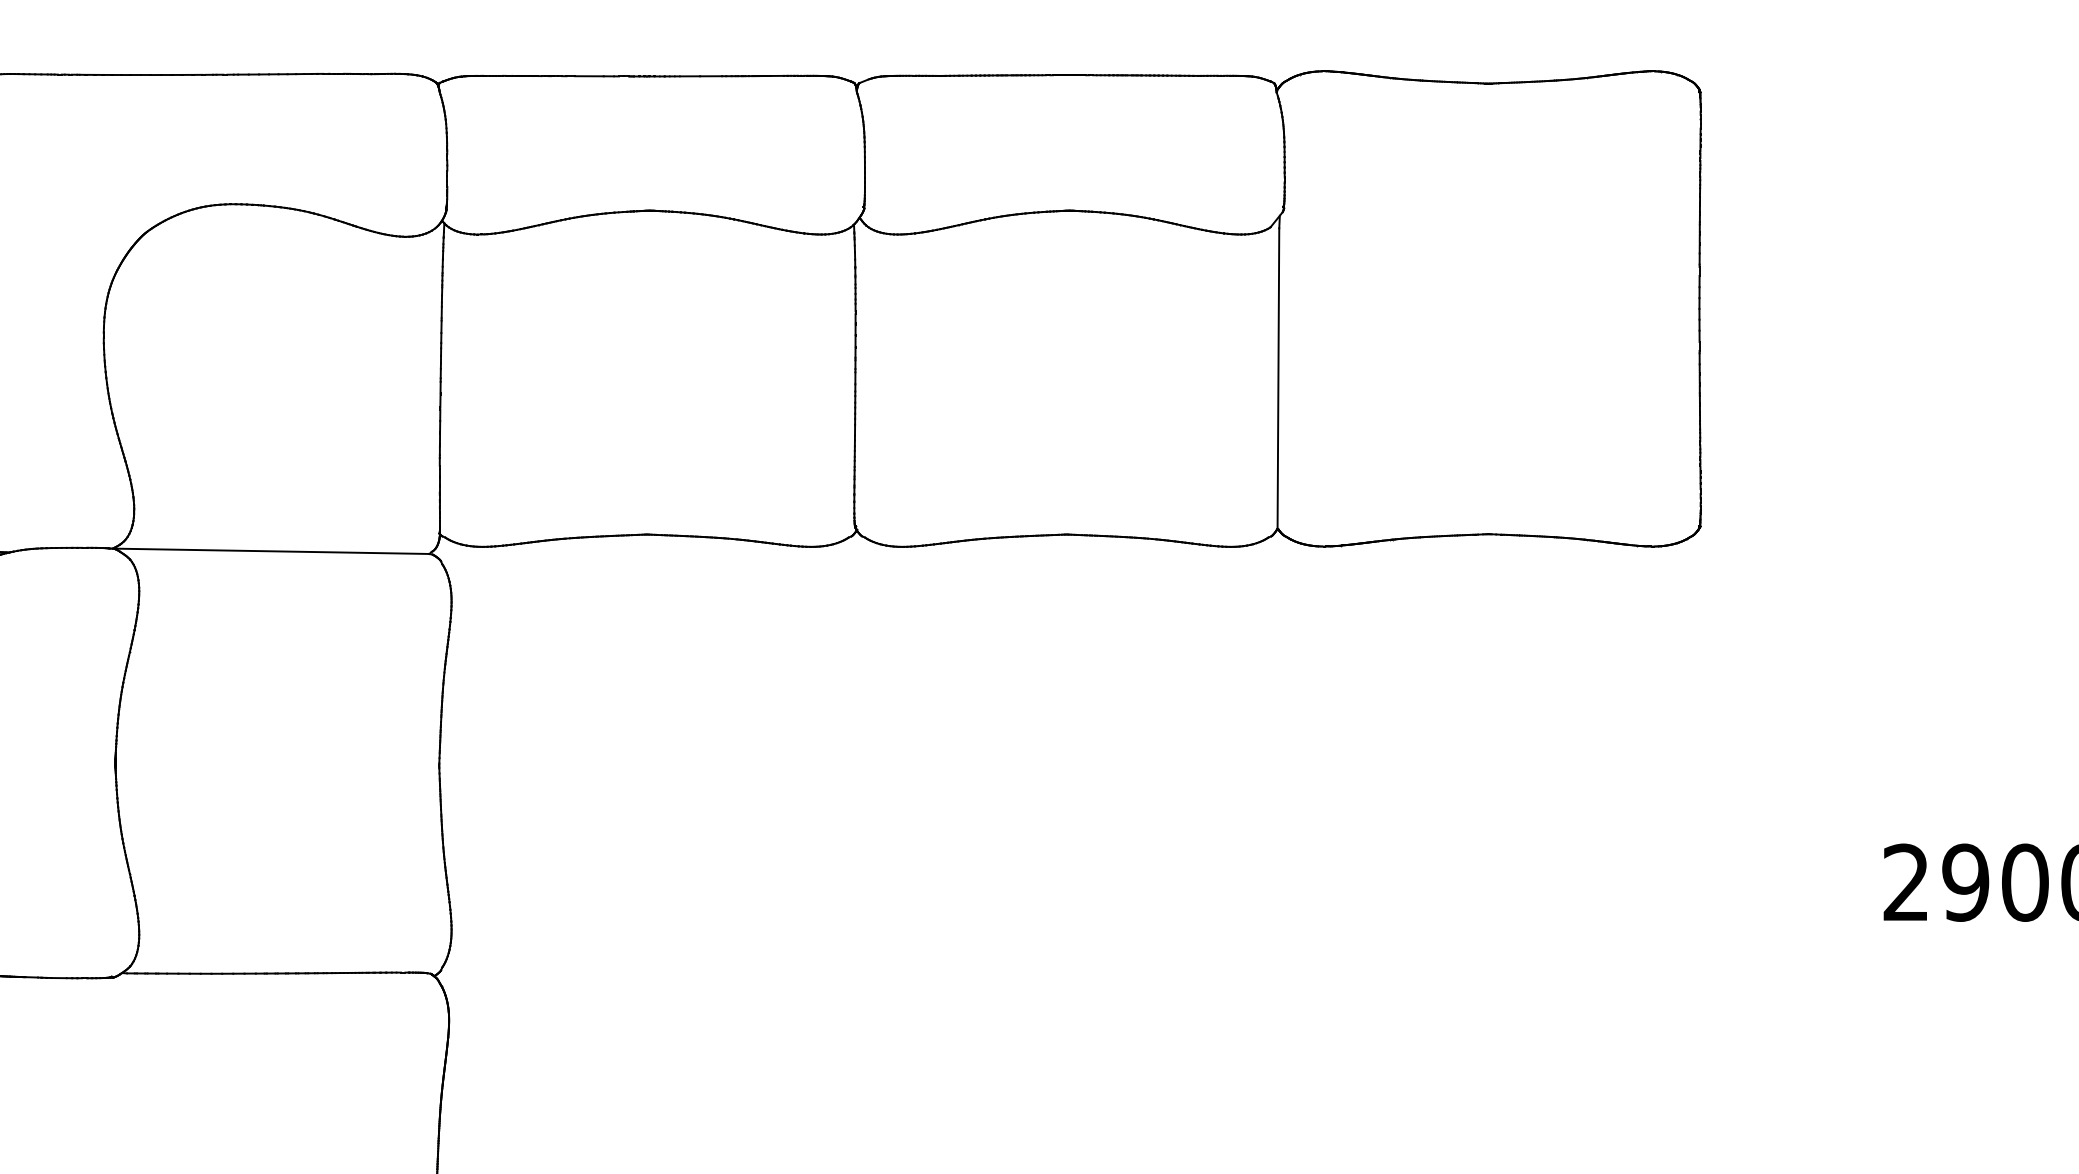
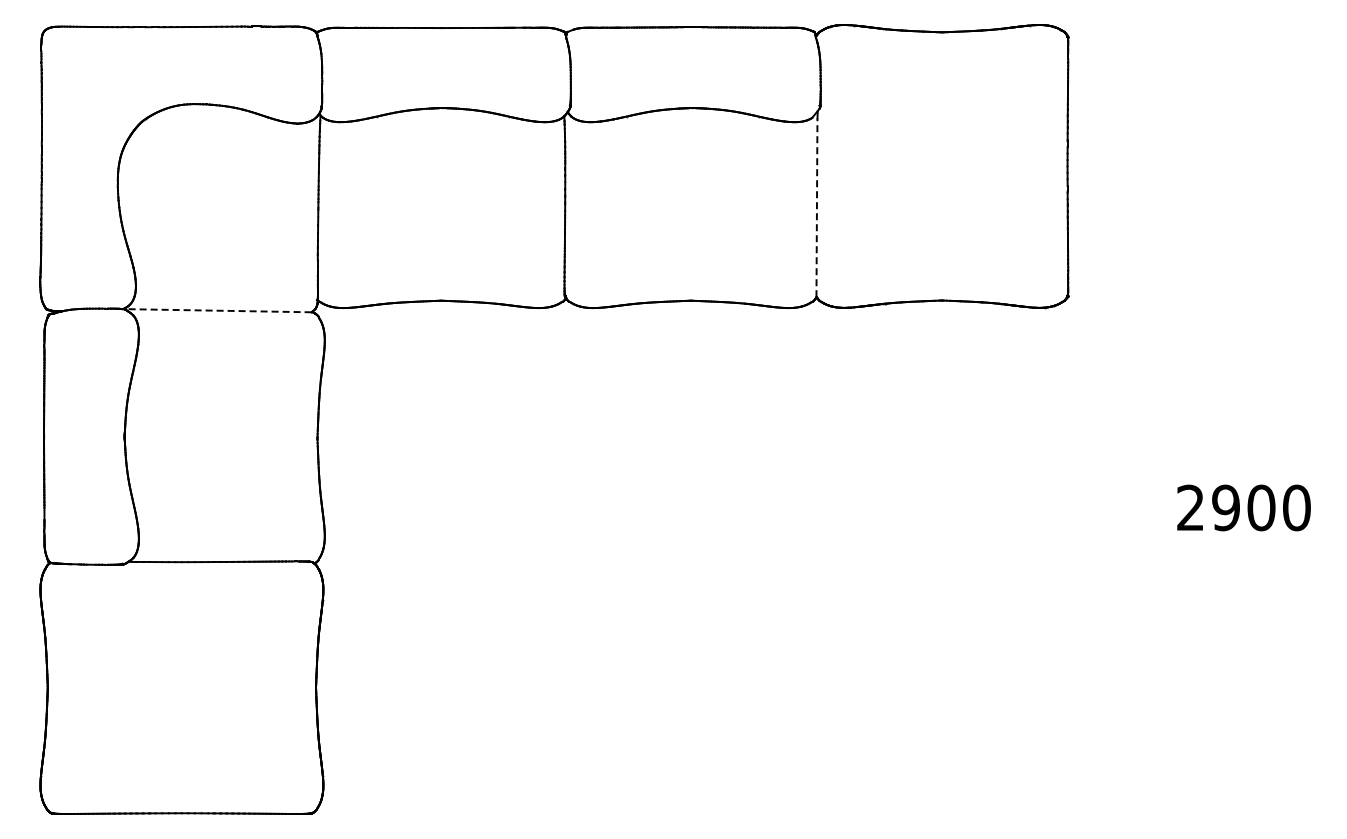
line: (1277, 377) -> (816, 207), solid -> dashed
line: (269, 550) -> (216, 310), solid -> dashed

